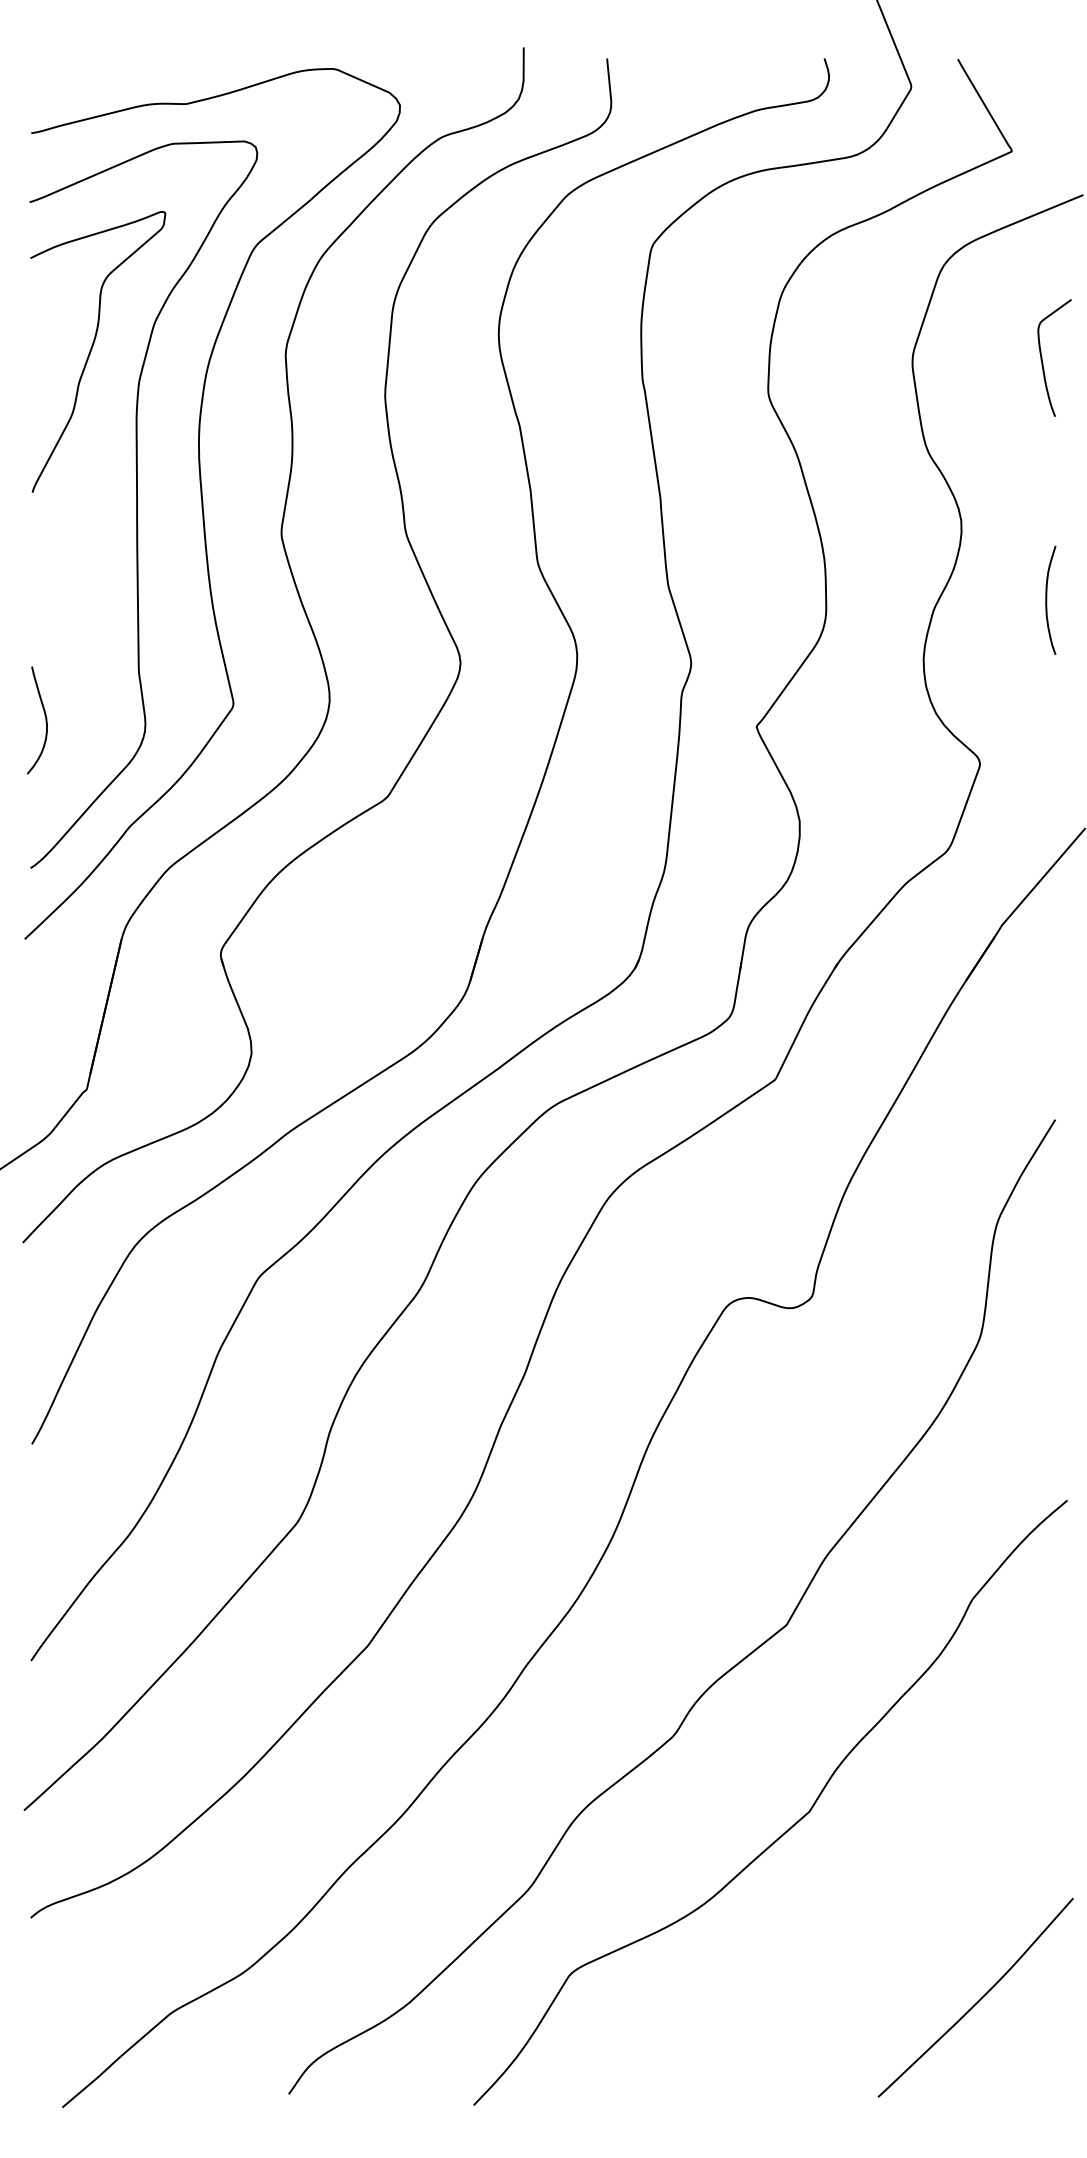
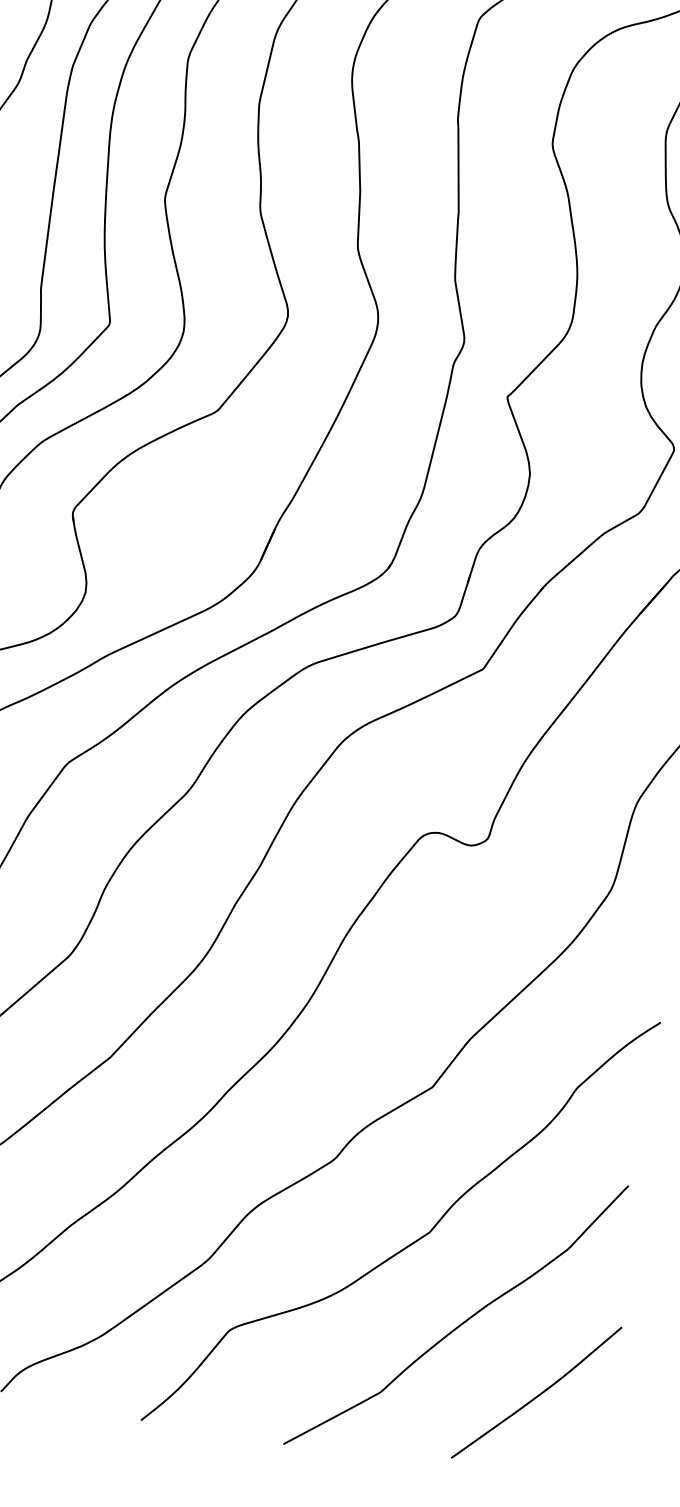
curve: (868, 1921) -> (462, 1322), added

